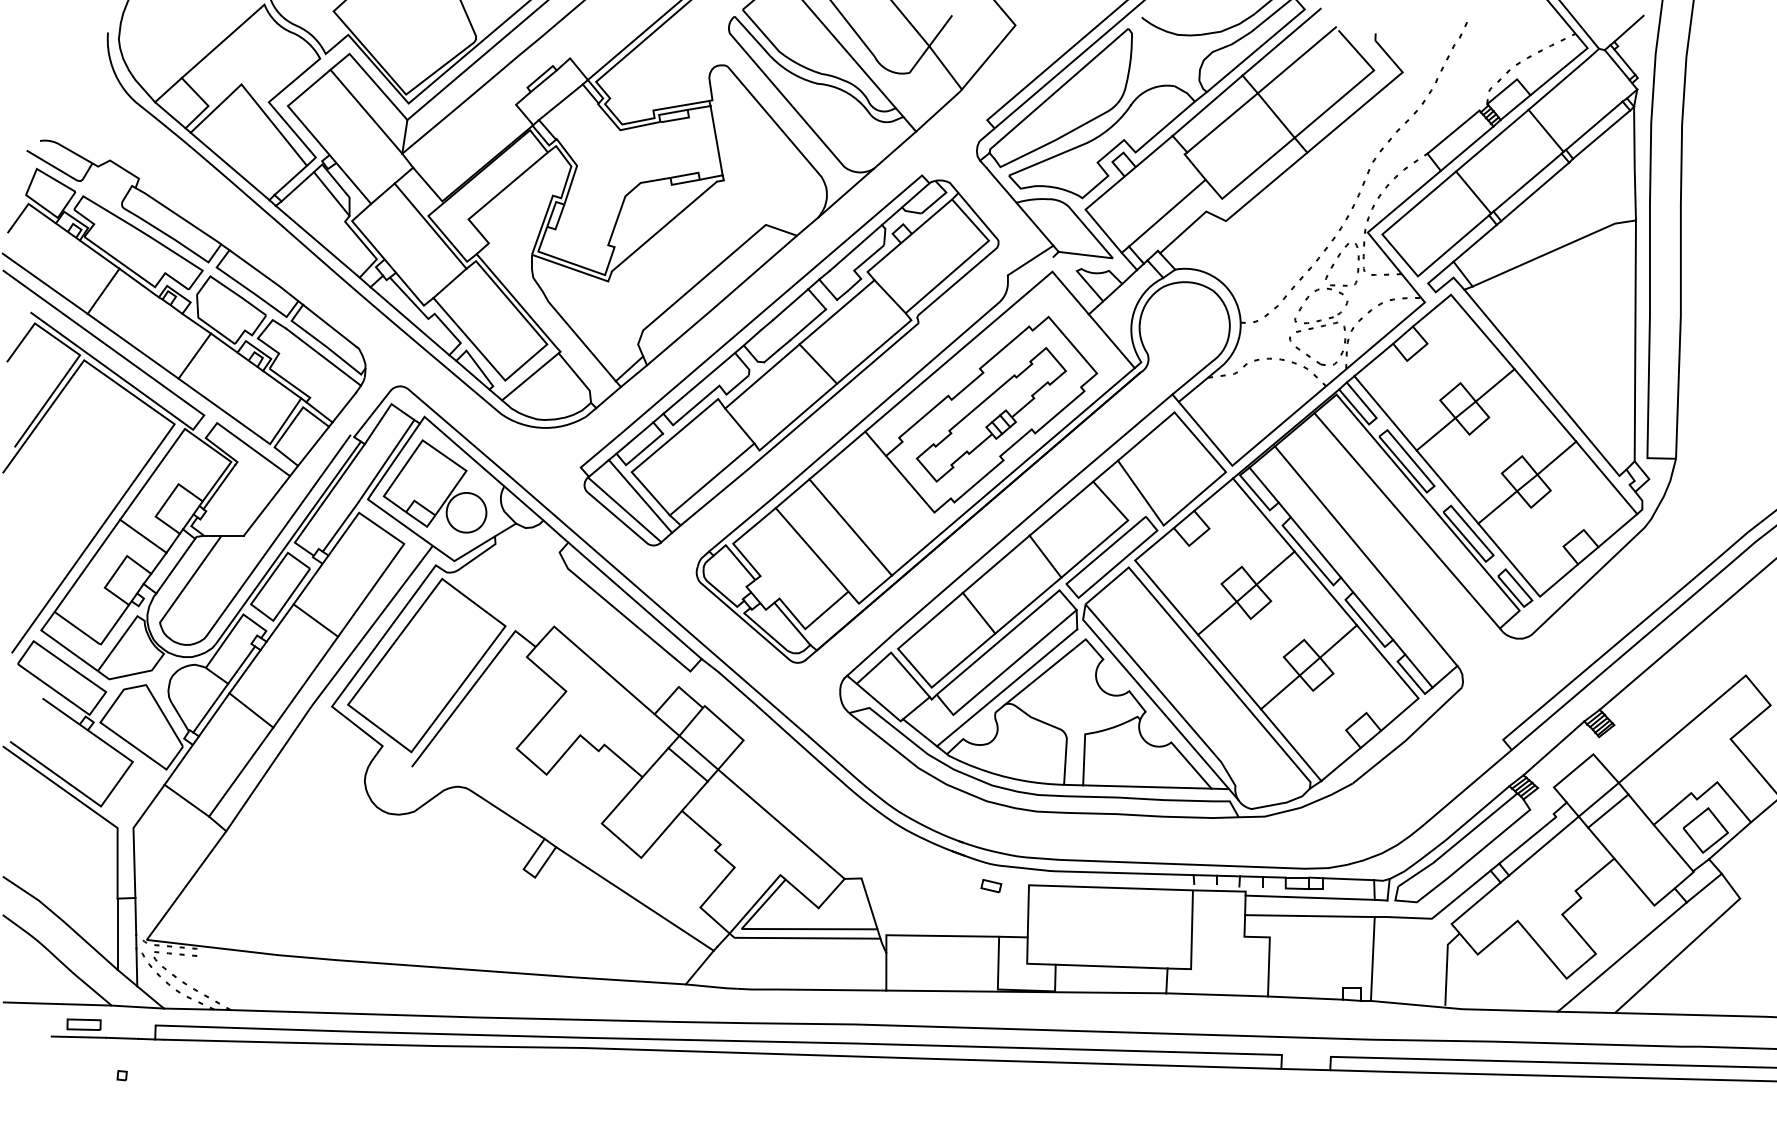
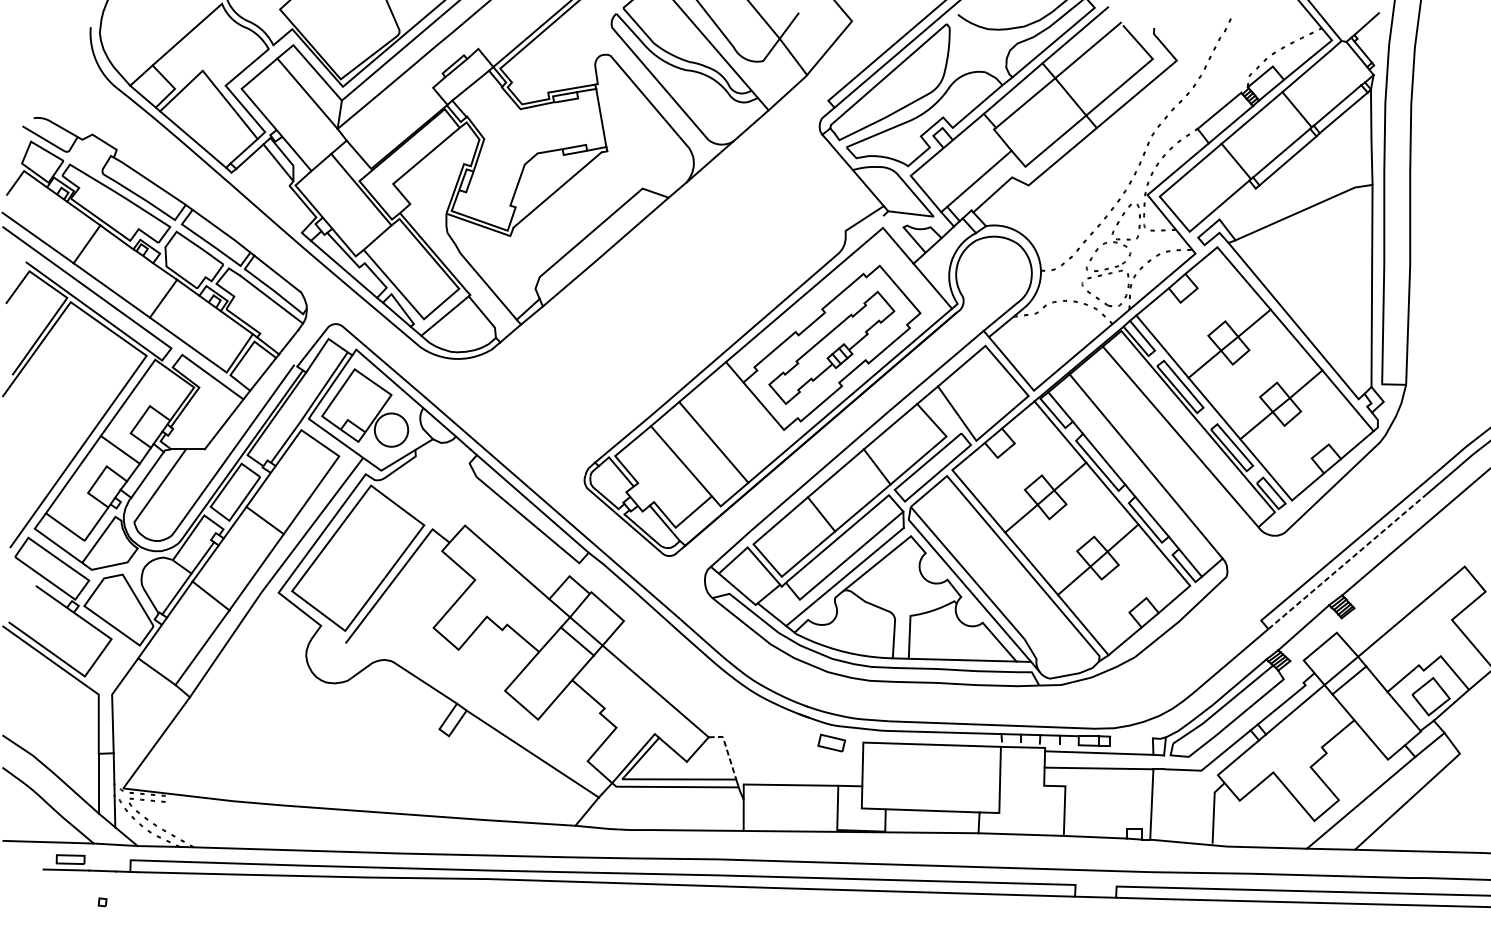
line: (317, 241) -> (266, 202), removed
line: (1474, 242) -> (1237, 203), removed
part: (789, 360) -> (662, 302), removed
line: (1605, 669) -> (1346, 561), solid -> dashed
line: (1348, 879) -> (1131, 737), removed
part: (991, 886) -> (831, 743), size x1.6
line: (866, 895) -> (727, 751), solid -> dashed

